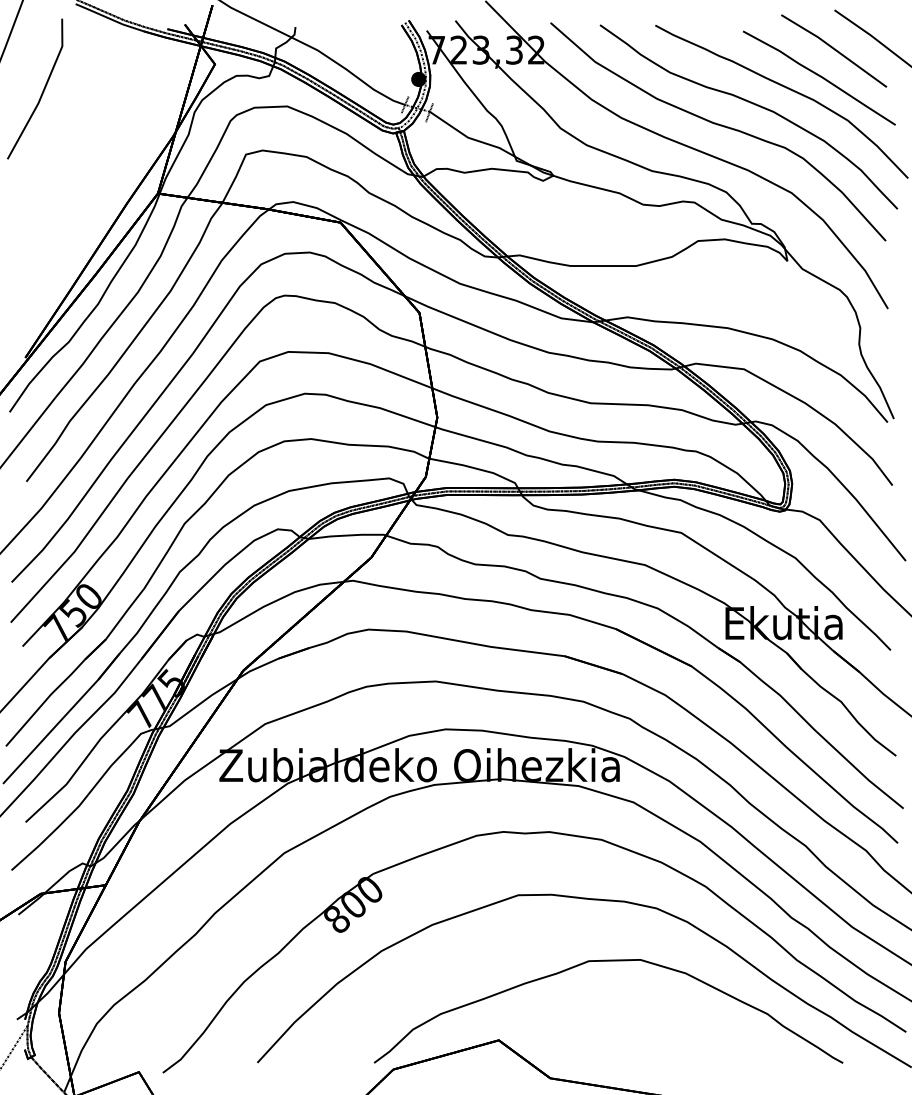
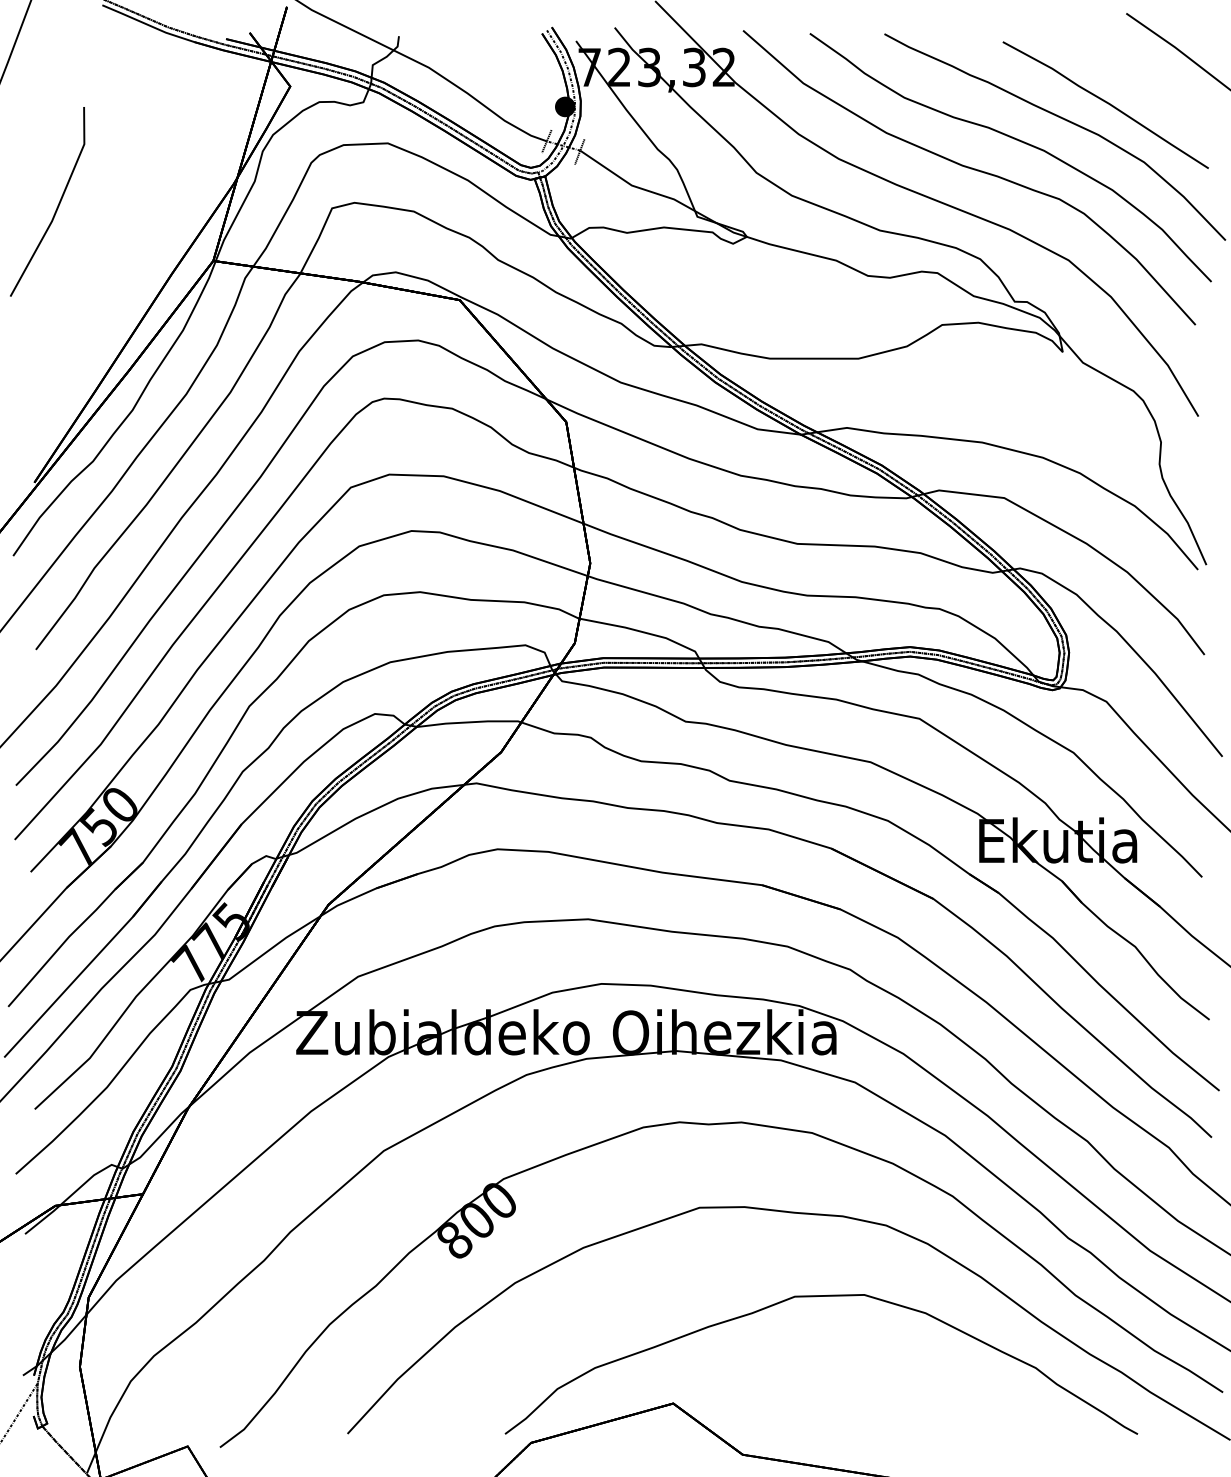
line: (834, 50) -> (1126, 67), removed
part: (42, 91) -> (57, 205), moved

